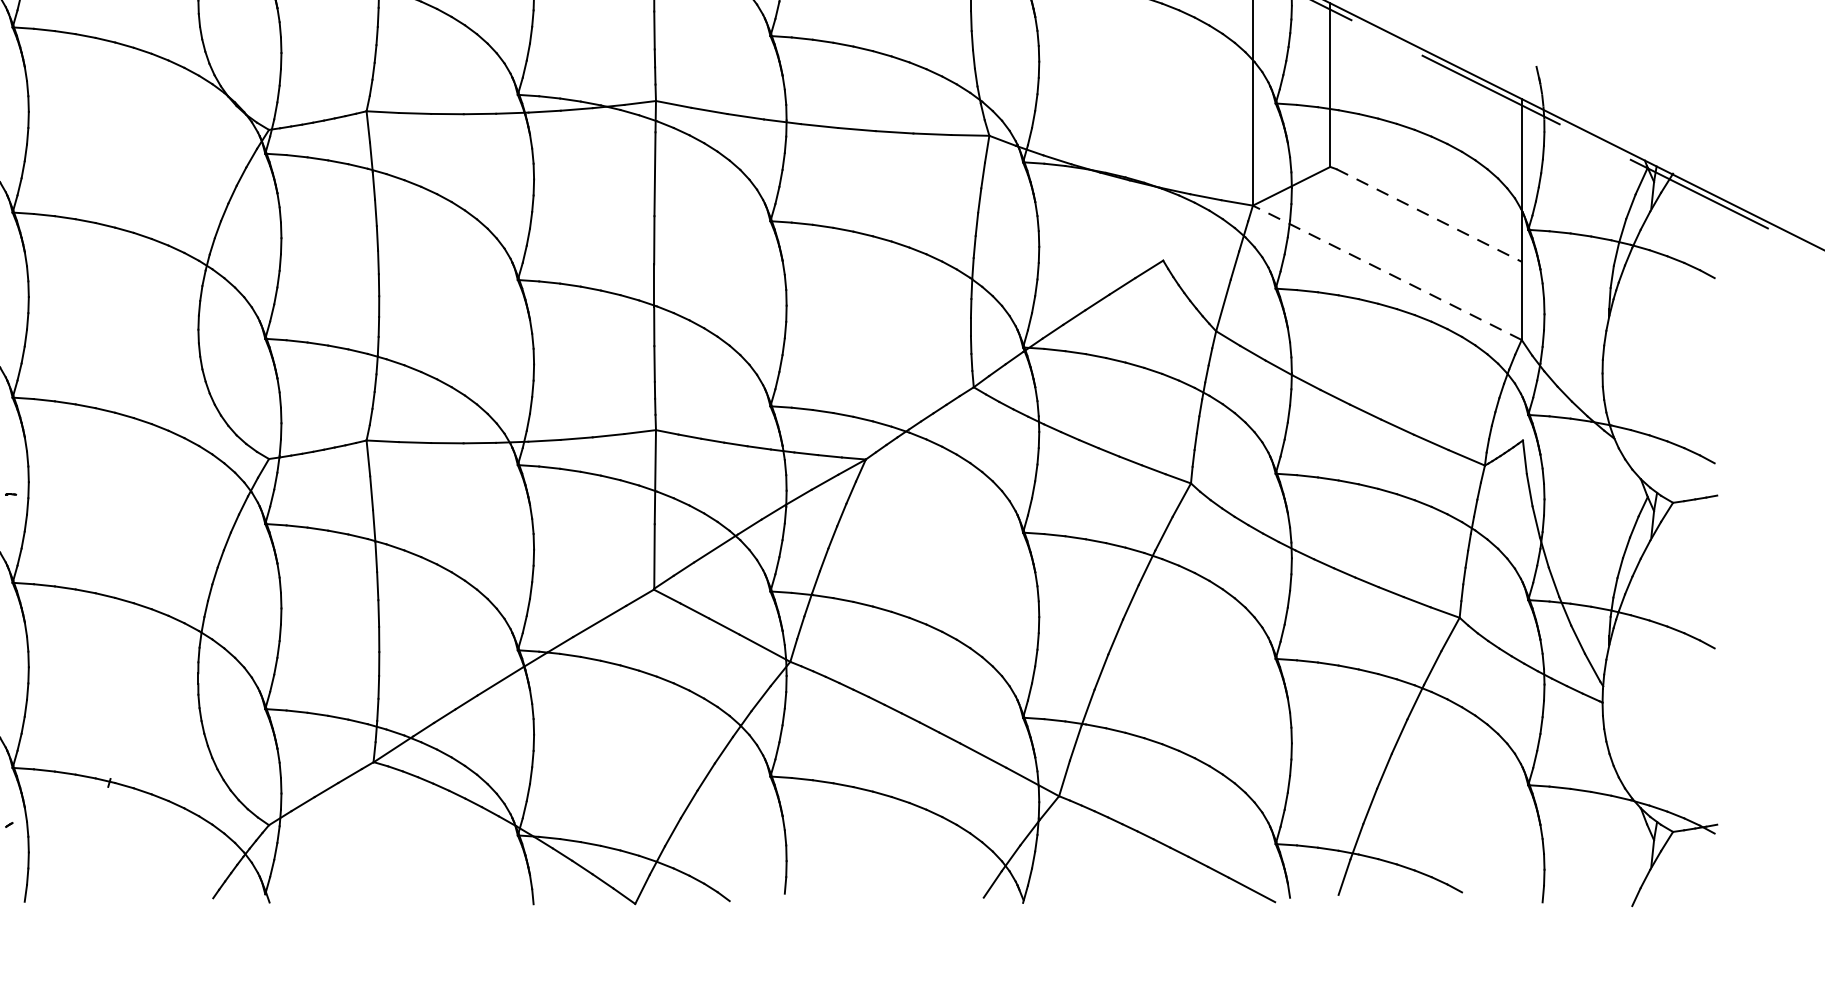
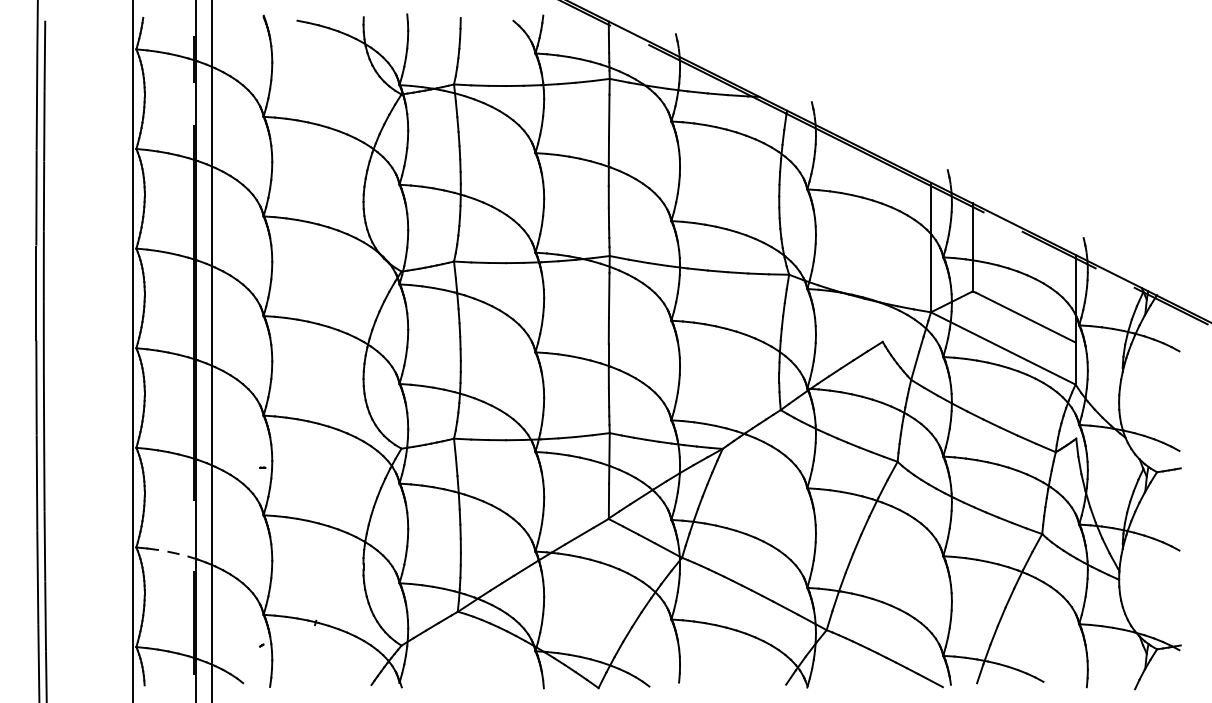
line: (1428, 215) -> (1025, 317), dashed -> solid
line: (1387, 272) -> (1003, 348), dashed -> solid

